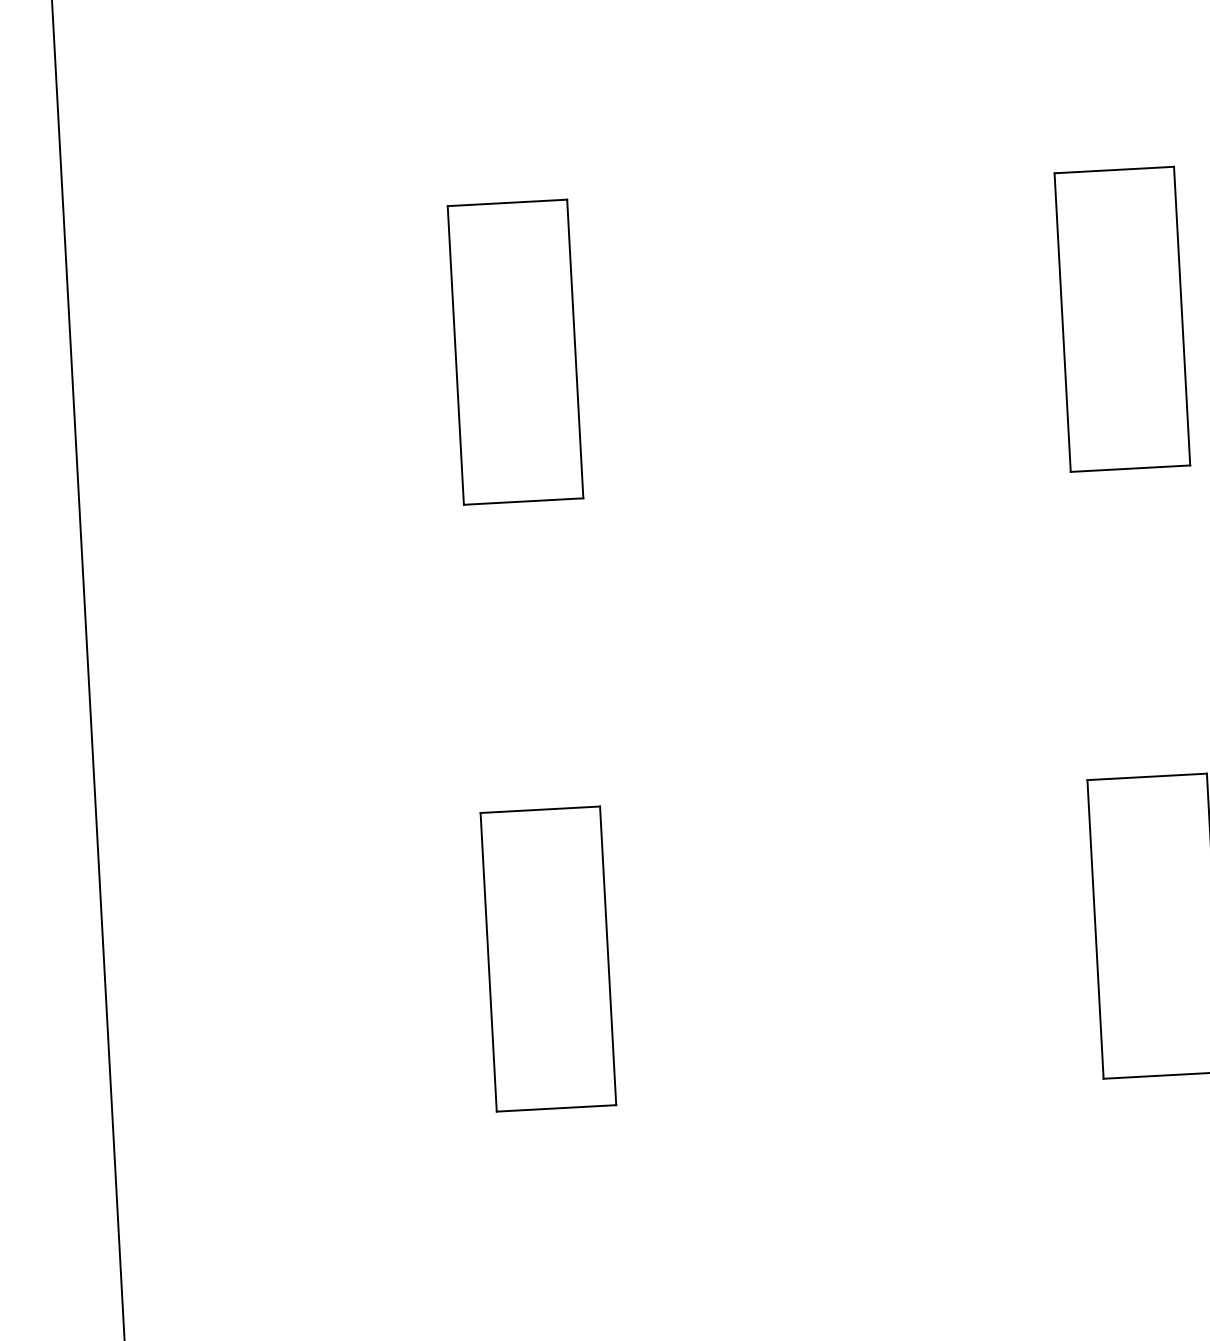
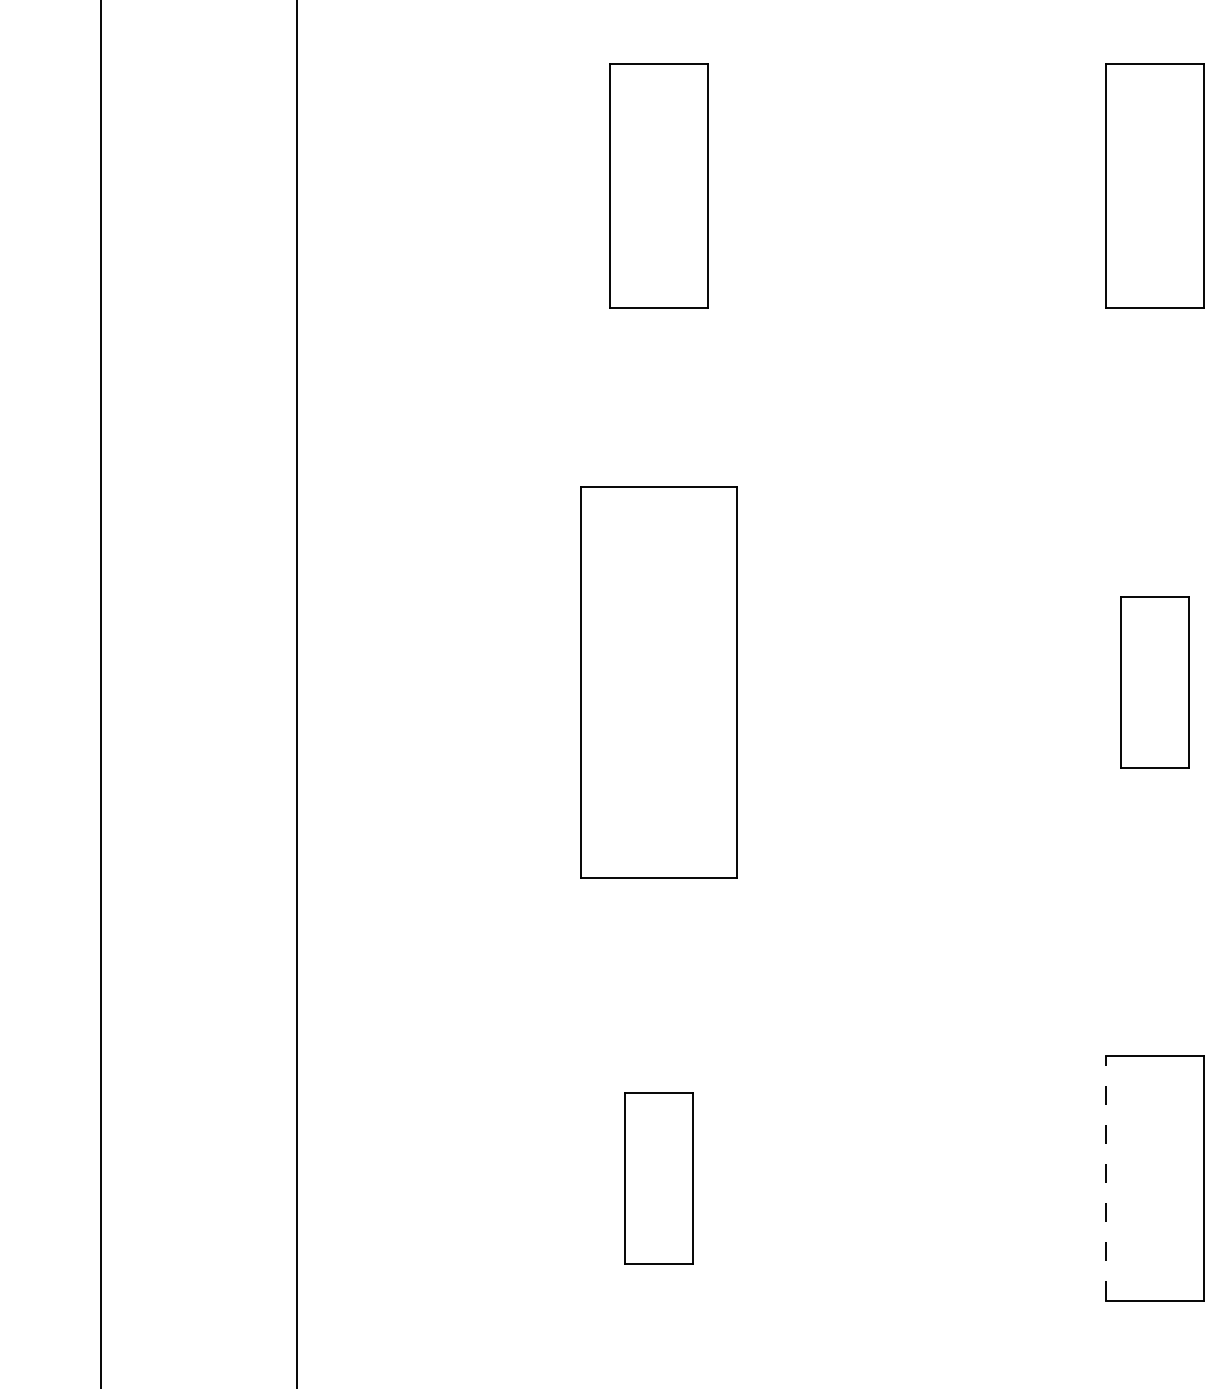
part: (1121, 318) -> (1154, 681), size x0.7
part: (514, 351) -> (658, 681), size x1.6
line: (1095, 928) -> (1106, 1177), solid -> dashed
part: (547, 959) -> (658, 1178), size x0.7

